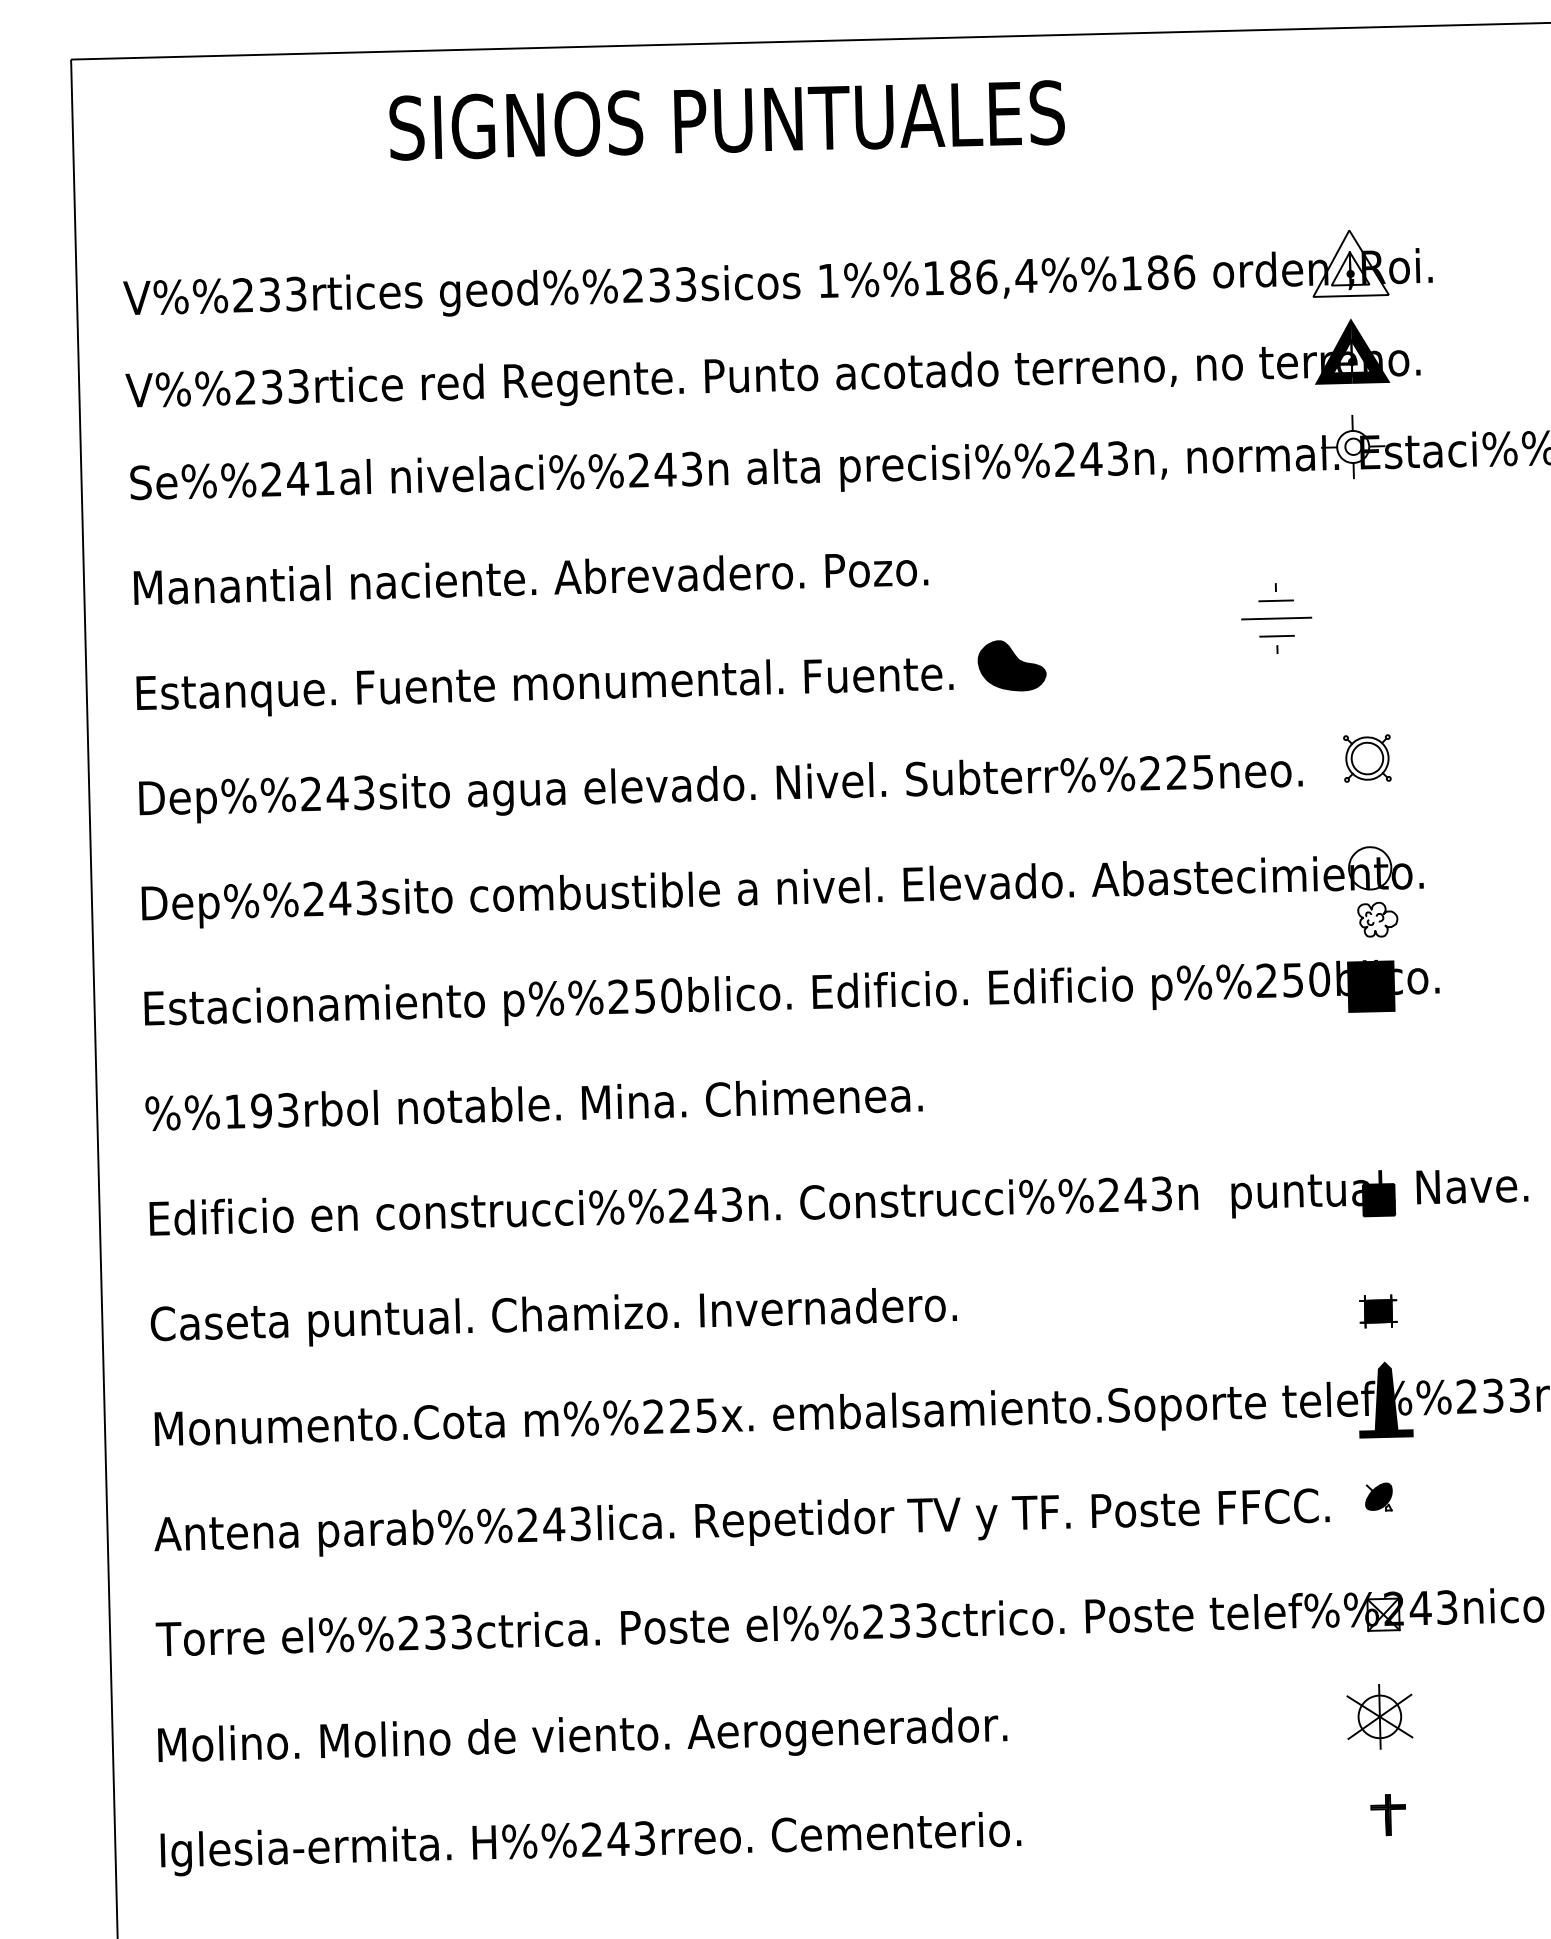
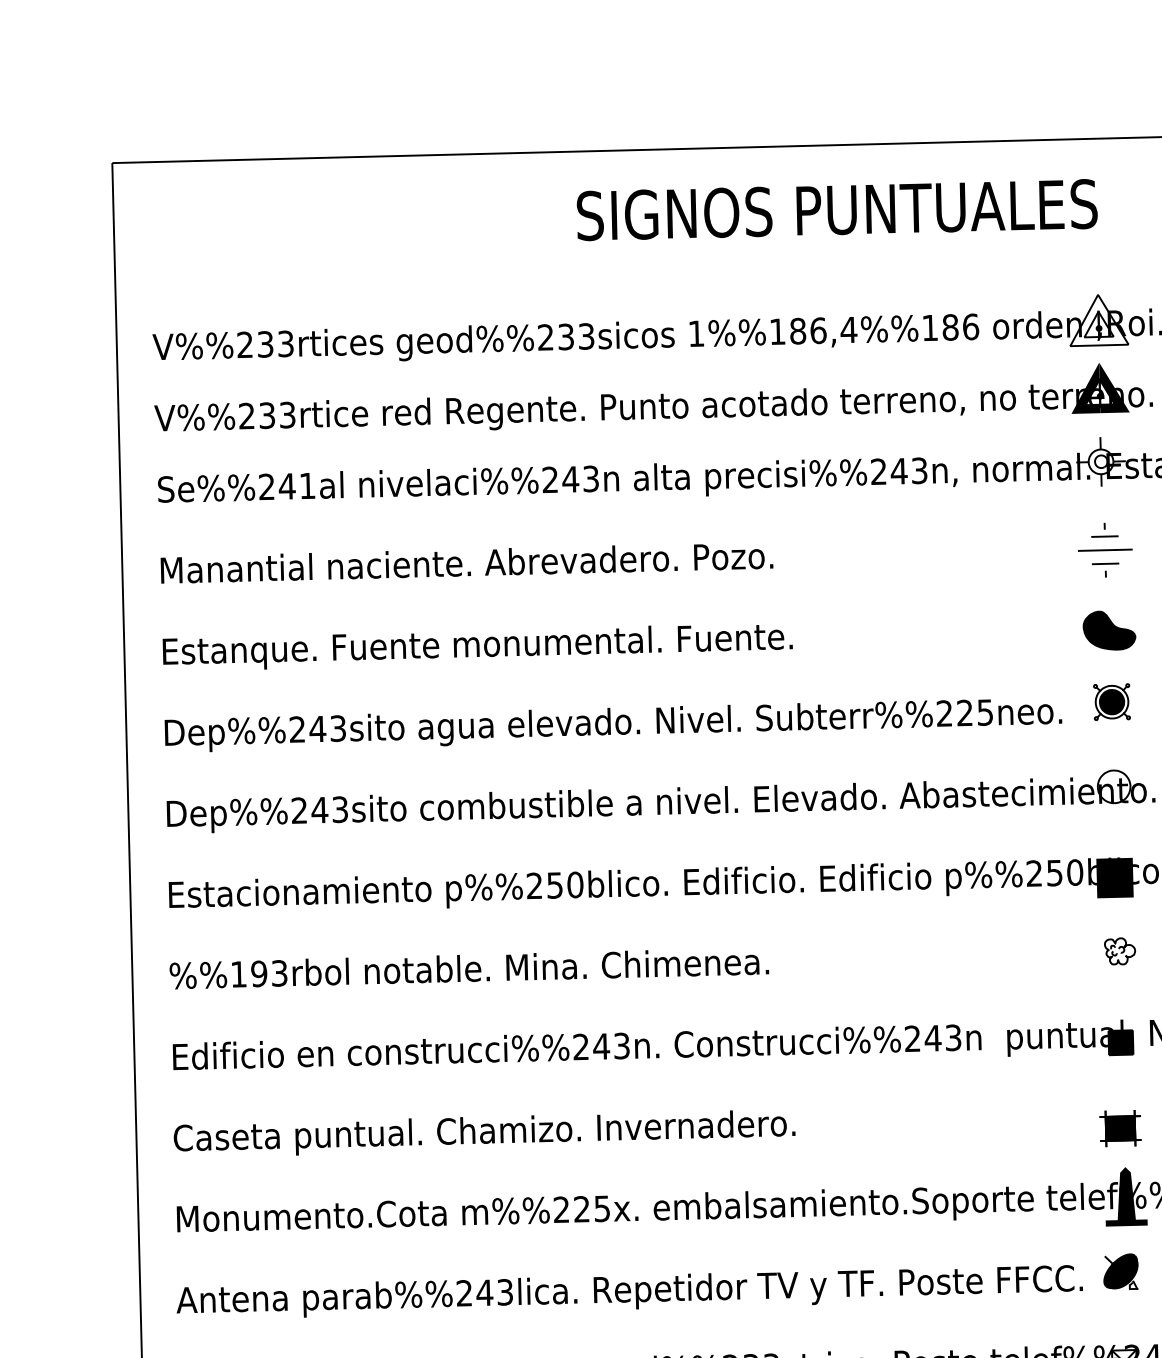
text: (726, 120) -> (836, 210), moved
part: (1276, 618) -> (1105, 550), moved
part: (1011, 665) -> (1109, 630), moved
fill: (1367, 758) -> (1112, 702), added
part: (1377, 919) -> (1119, 951), moved
part: (1378, 1311) -> (1120, 1128), size x1.43
part: (1378, 1496) -> (1120, 1271), size x1.67

